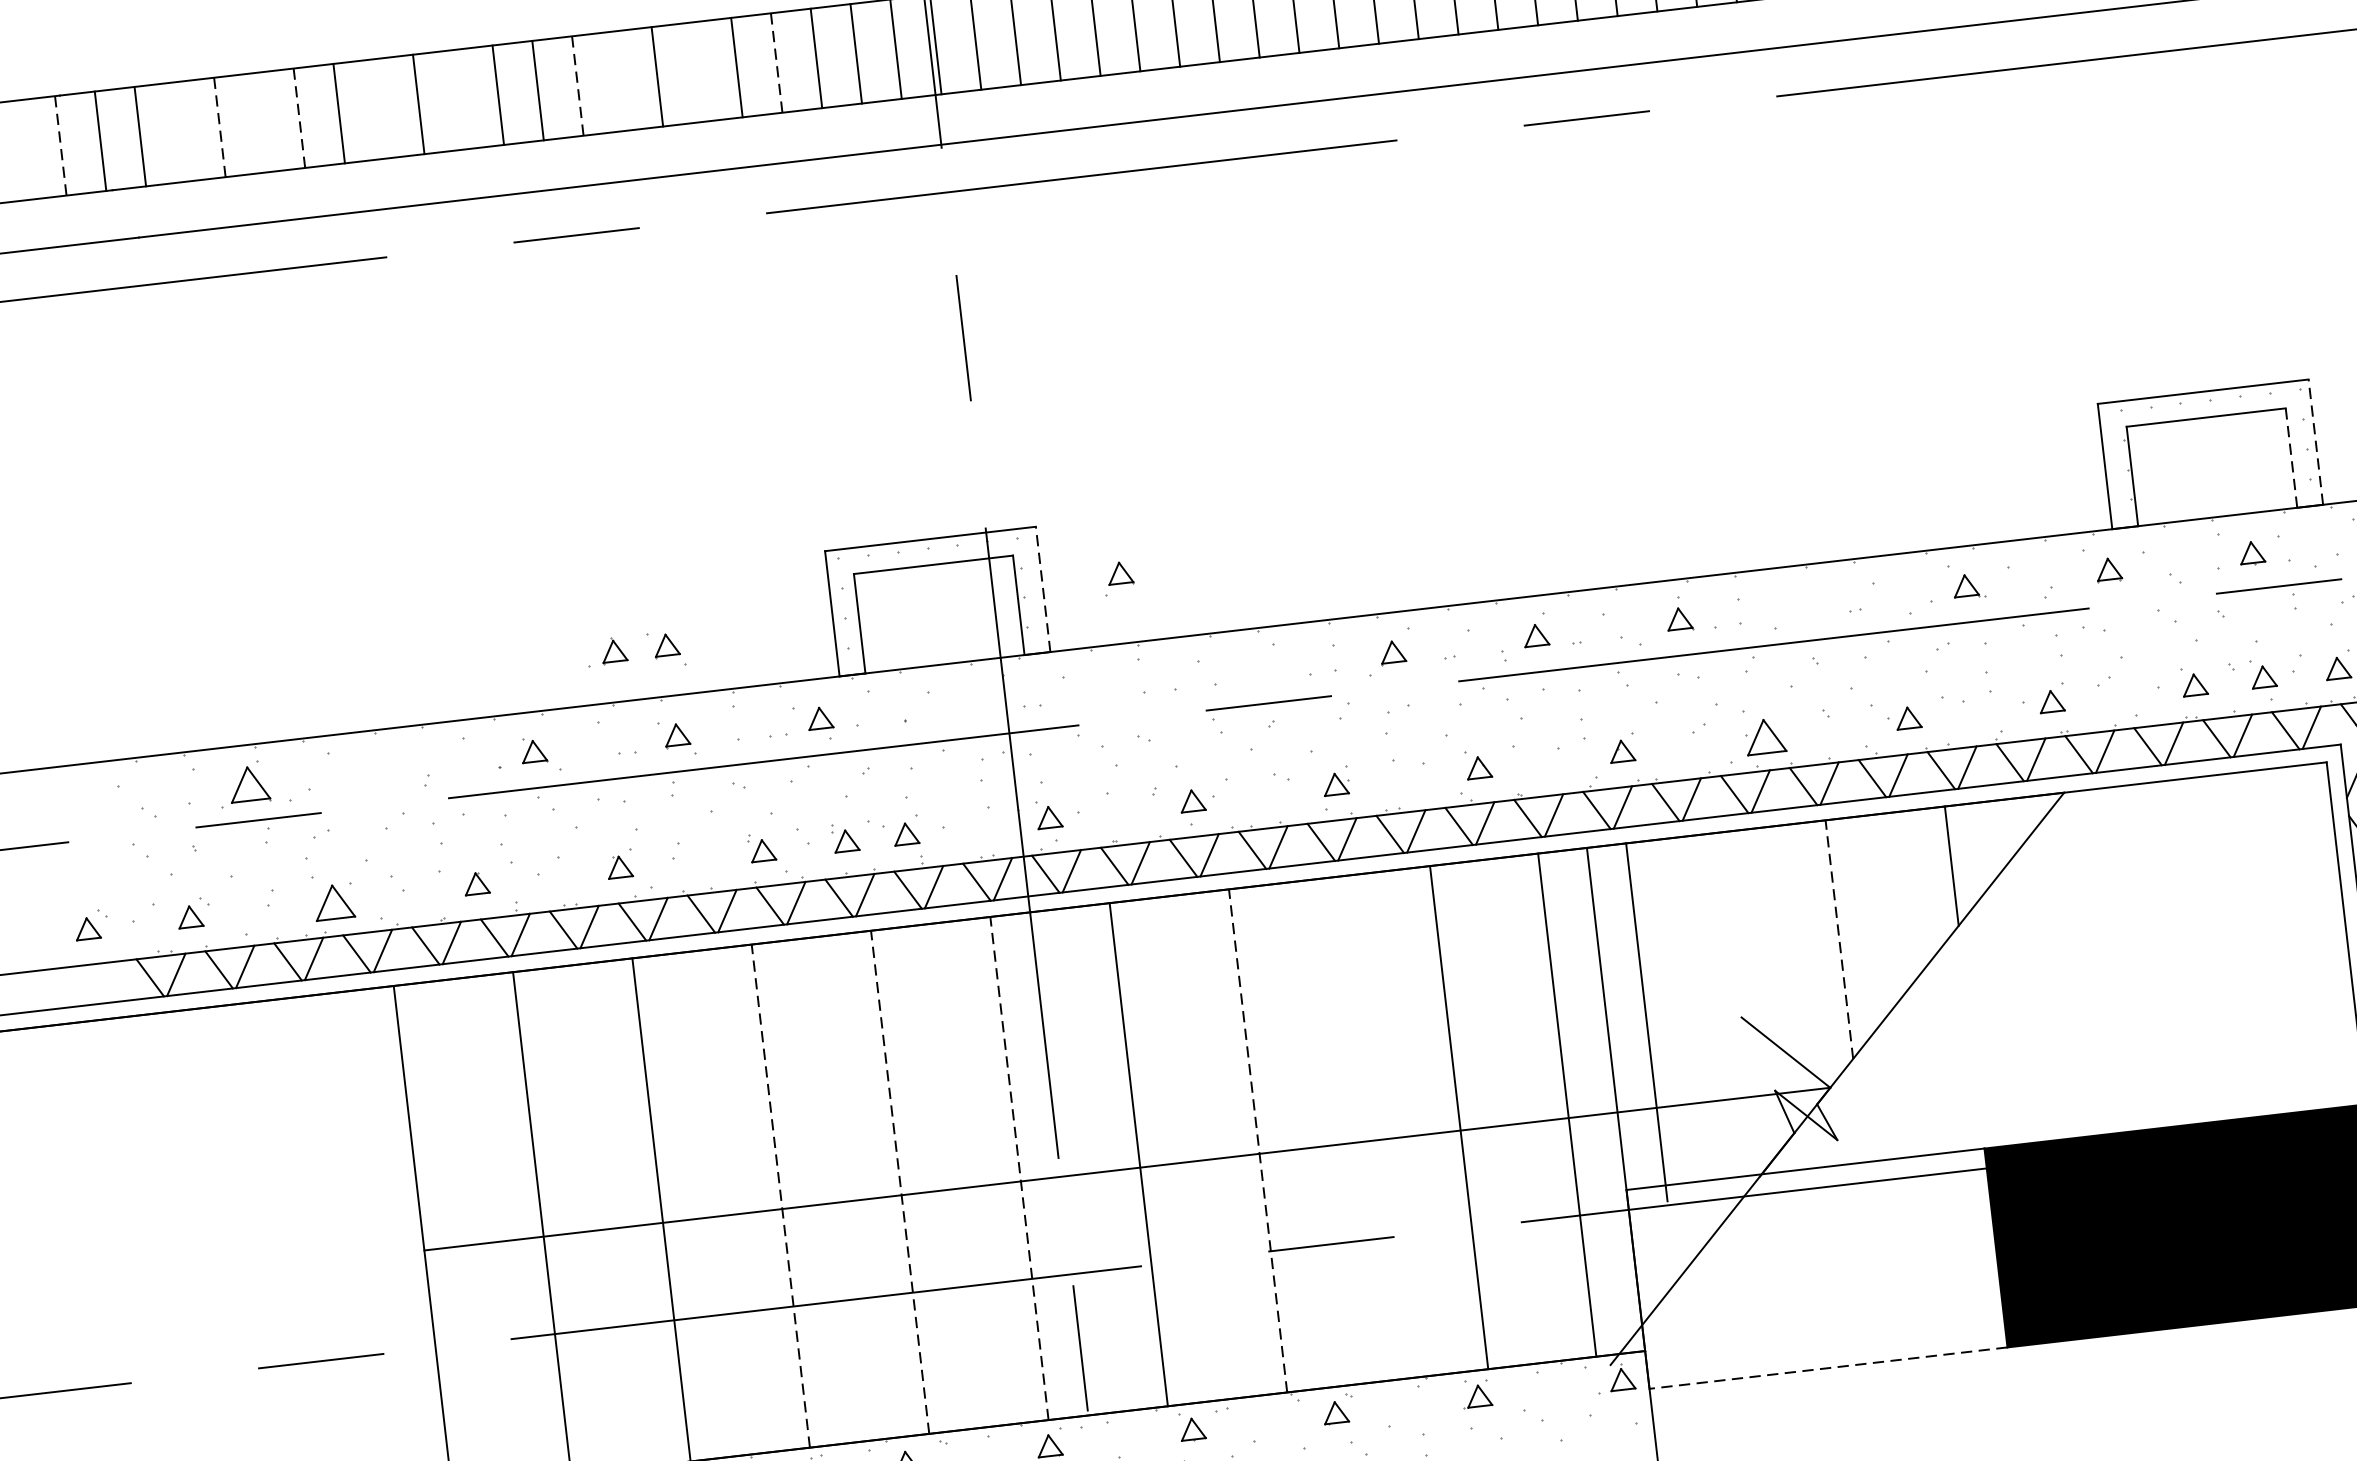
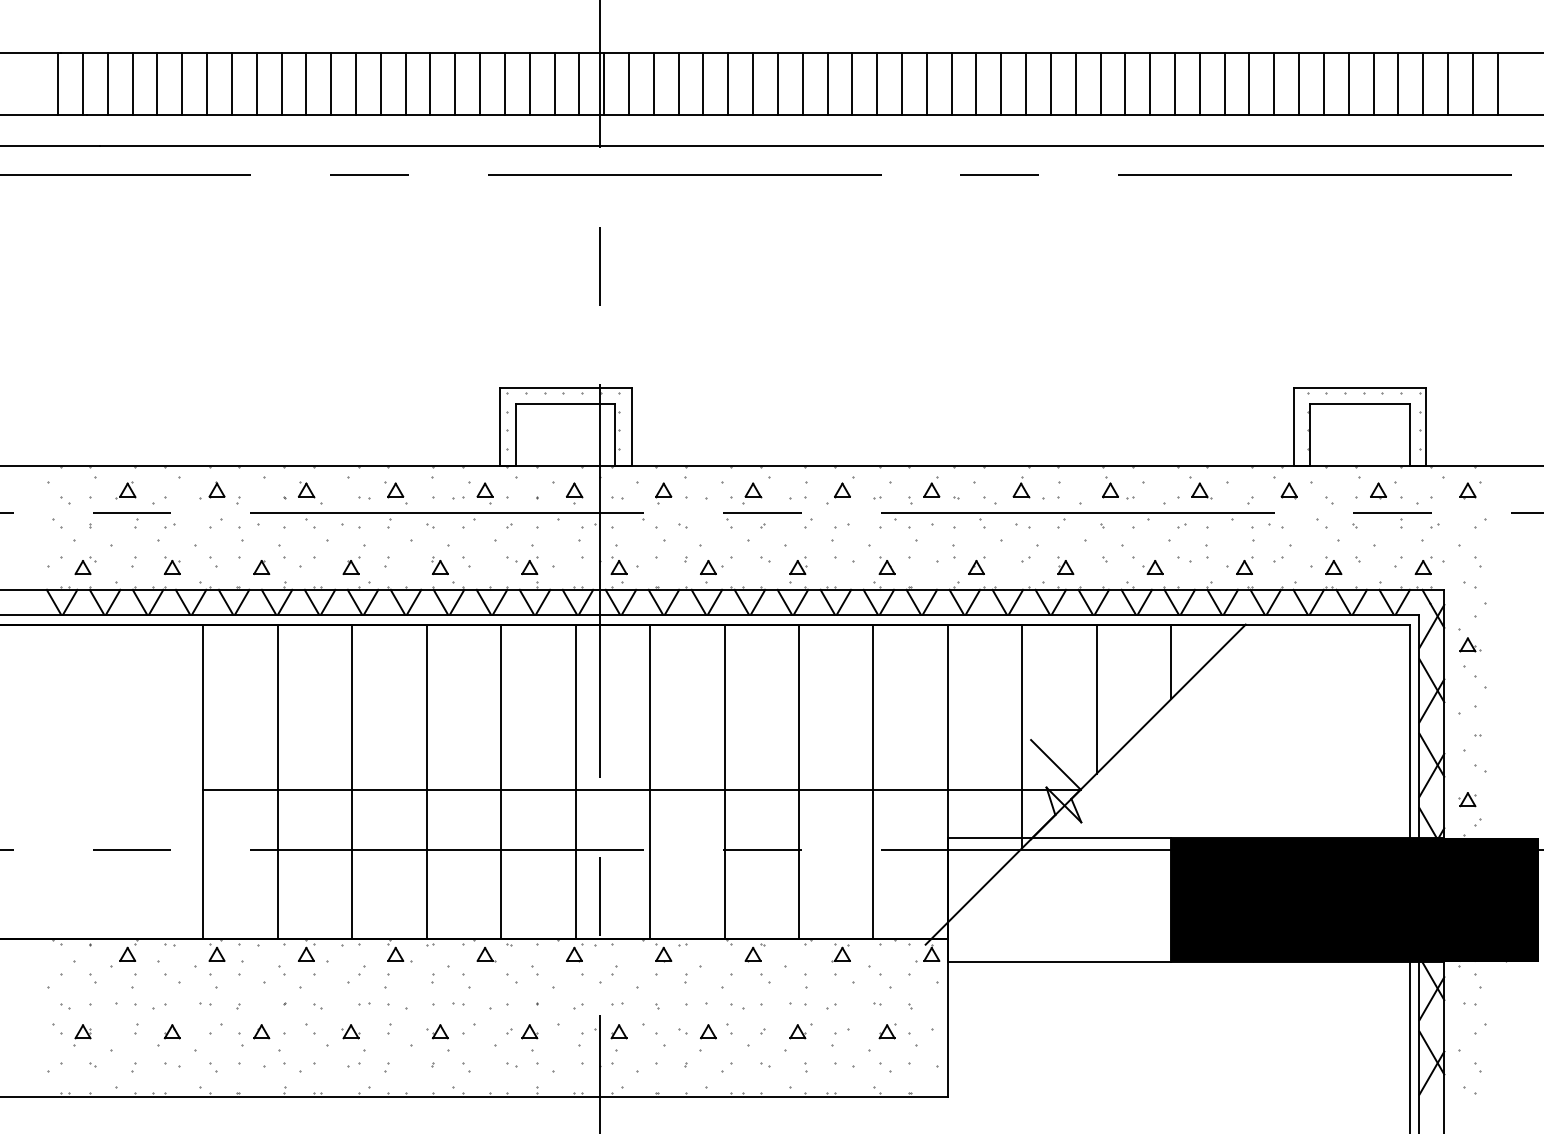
line: (776, 64) -> (504, 84), dashed -> solid
line: (697, 72) -> (455, 83), added
line: (617, 81) -> (405, 83), added
line: (577, 87) -> (380, 84), dashed -> solid
line: (458, 99) -> (306, 83), added
line: (378, 108) -> (256, 83), added
line: (300, 119) -> (207, 84), dashed -> solid
line: (259, 122) -> (182, 83), added
line: (220, 128) -> (157, 84), dashed -> solid
line: (179, 131) -> (132, 83), added
line: (61, 147) -> (58, 84), dashed -> solid
line: (2315, 441) -> (1425, 426), dashed -> solid
line: (2291, 459) -> (1409, 435), dashed -> solid
part: (1119, 578) -> (752, 493), moved
line: (1043, 589) -> (631, 426), dashed -> solid
part: (1822, 598) -> (1110, 487), added
part: (666, 648) -> (395, 436), removed
part: (607, 652) -> (212, 490), moved
part: (2262, 673) -> (1376, 565), removed
part: (1106, 690) -> (663, 493), added
part: (964, 707) -> (574, 493), added
part: (1764, 731) -> (1065, 565), size x0.62
part: (244, 785) -> (125, 490), size x0.62
part: (844, 837) -> (491, 565), removed
part: (331, 897) -> (171, 565), size x0.62
part: (91, 924) -> (21, 565), removed
line: (1838, 938) -> (1096, 698), dashed -> solid
line: (1646, 1021) -> (1022, 735), moved
line: (1567, 1104) -> (873, 781), moved
line: (1459, 1117) -> (799, 781), moved
line: (1257, 1140) -> (724, 781), dashed -> solid
line: (1019, 1168) -> (575, 781), dashed -> solid
line: (900, 1182) -> (501, 781), dashed -> solid
line: (780, 1196) -> (426, 781), dashed -> solid
line: (1828, 1368) -> (1059, 962), dashed -> solid

